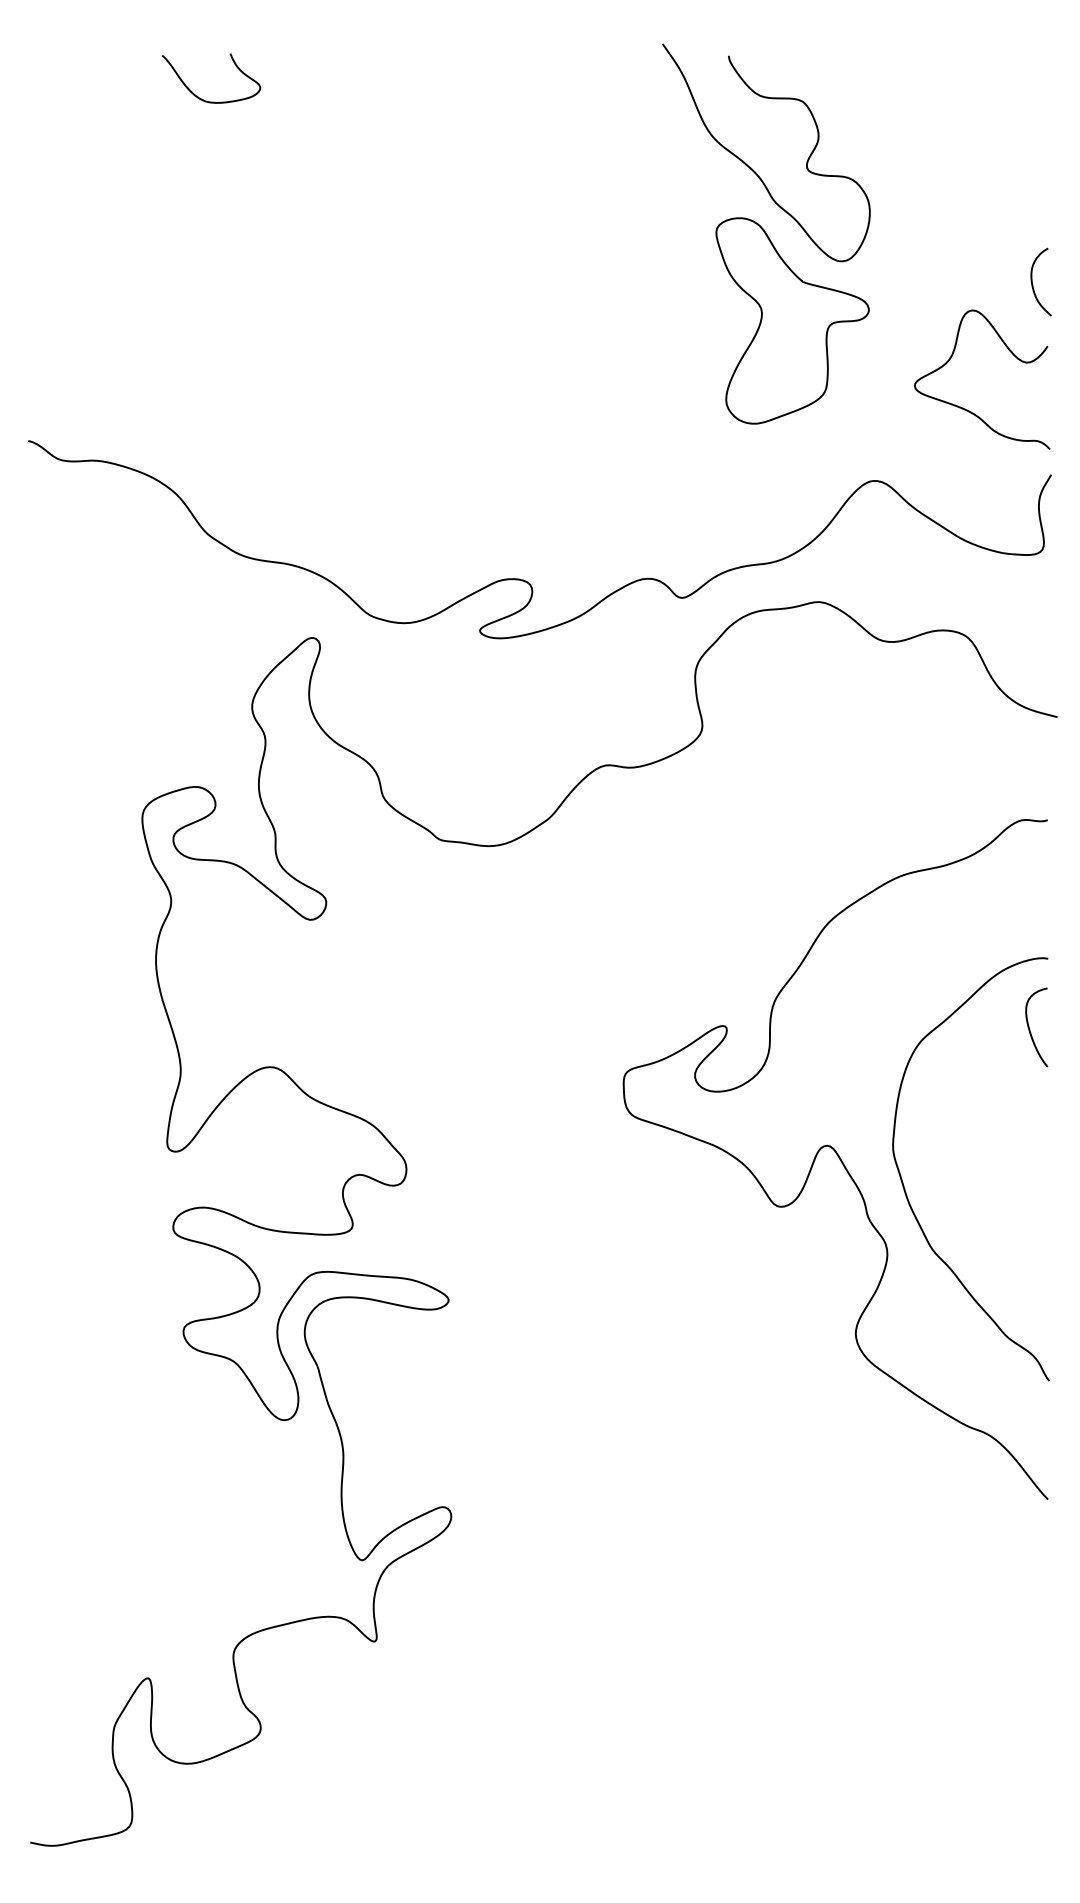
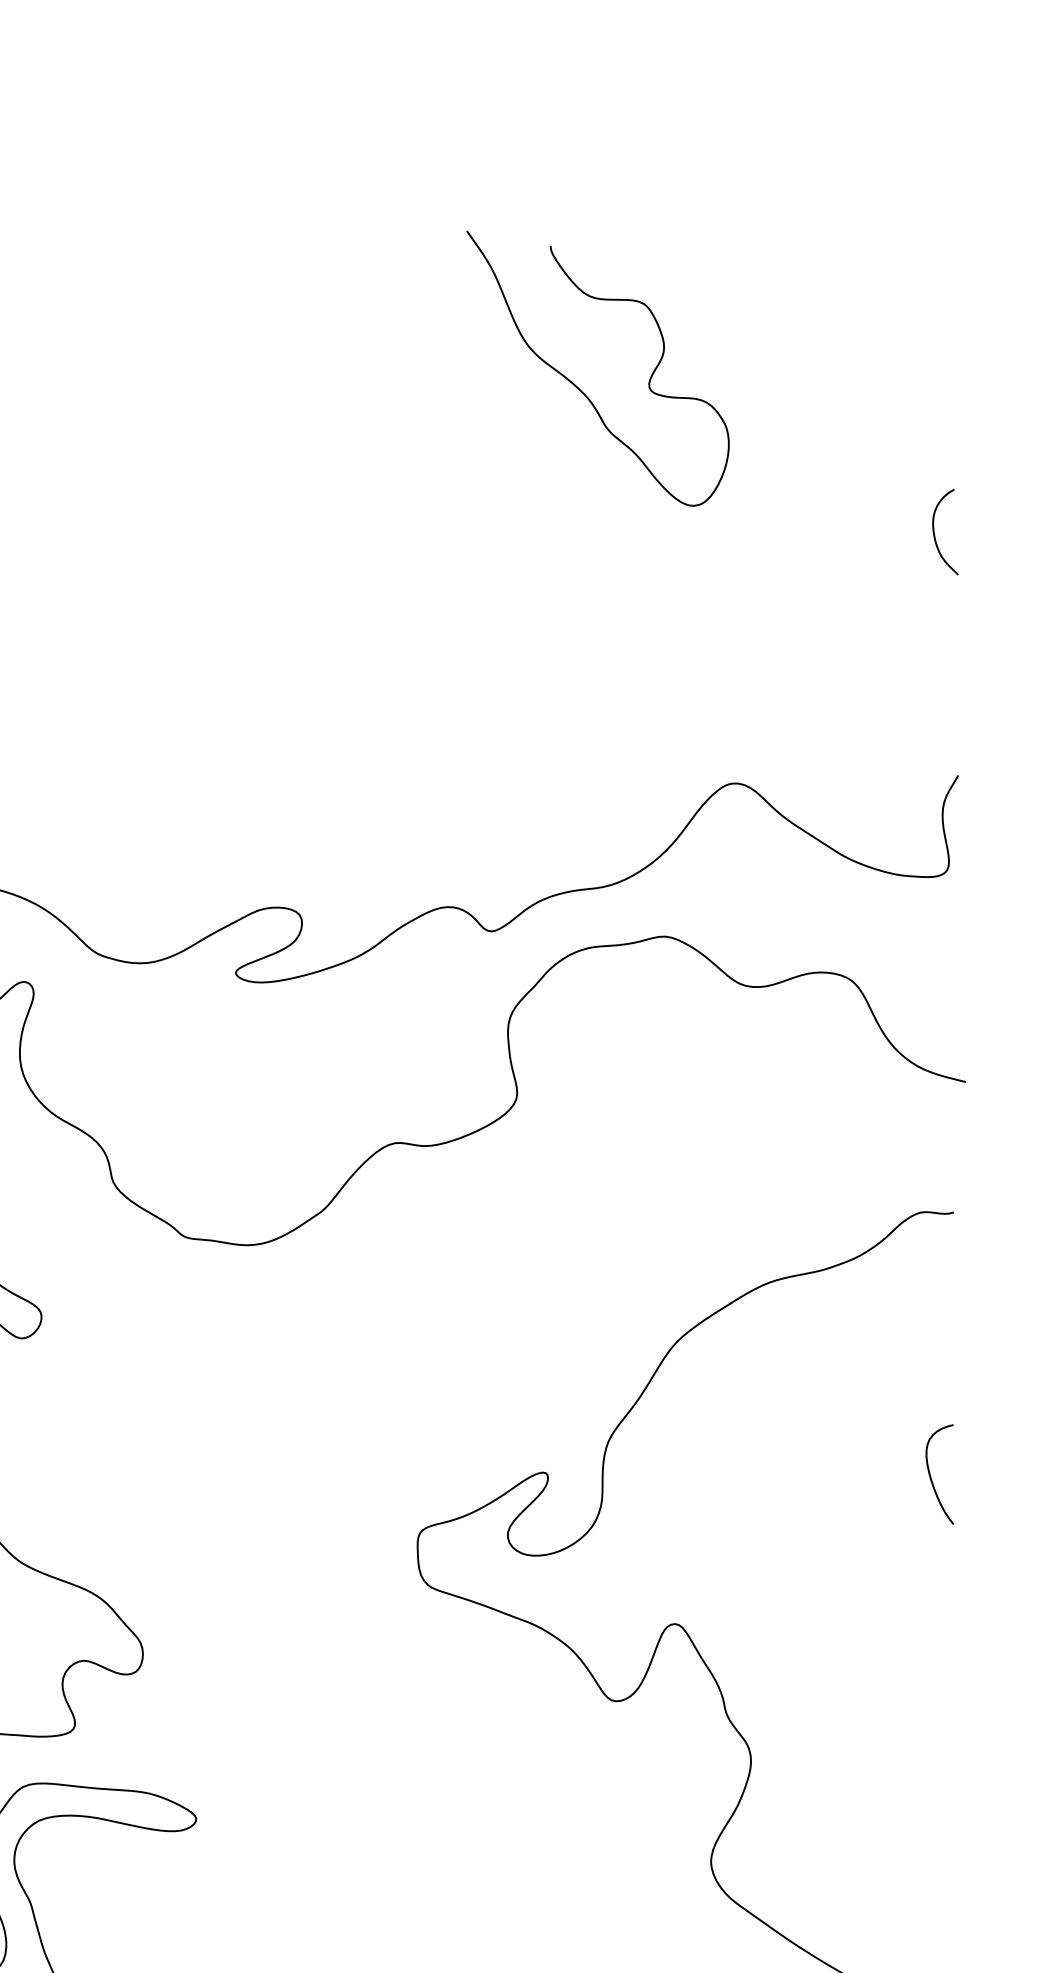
part: (792, 320) -> (631, 580), removed
curve: (967, 409) -> (852, 693), removed
curve: (905, 1188) -> (773, 1678), removed

